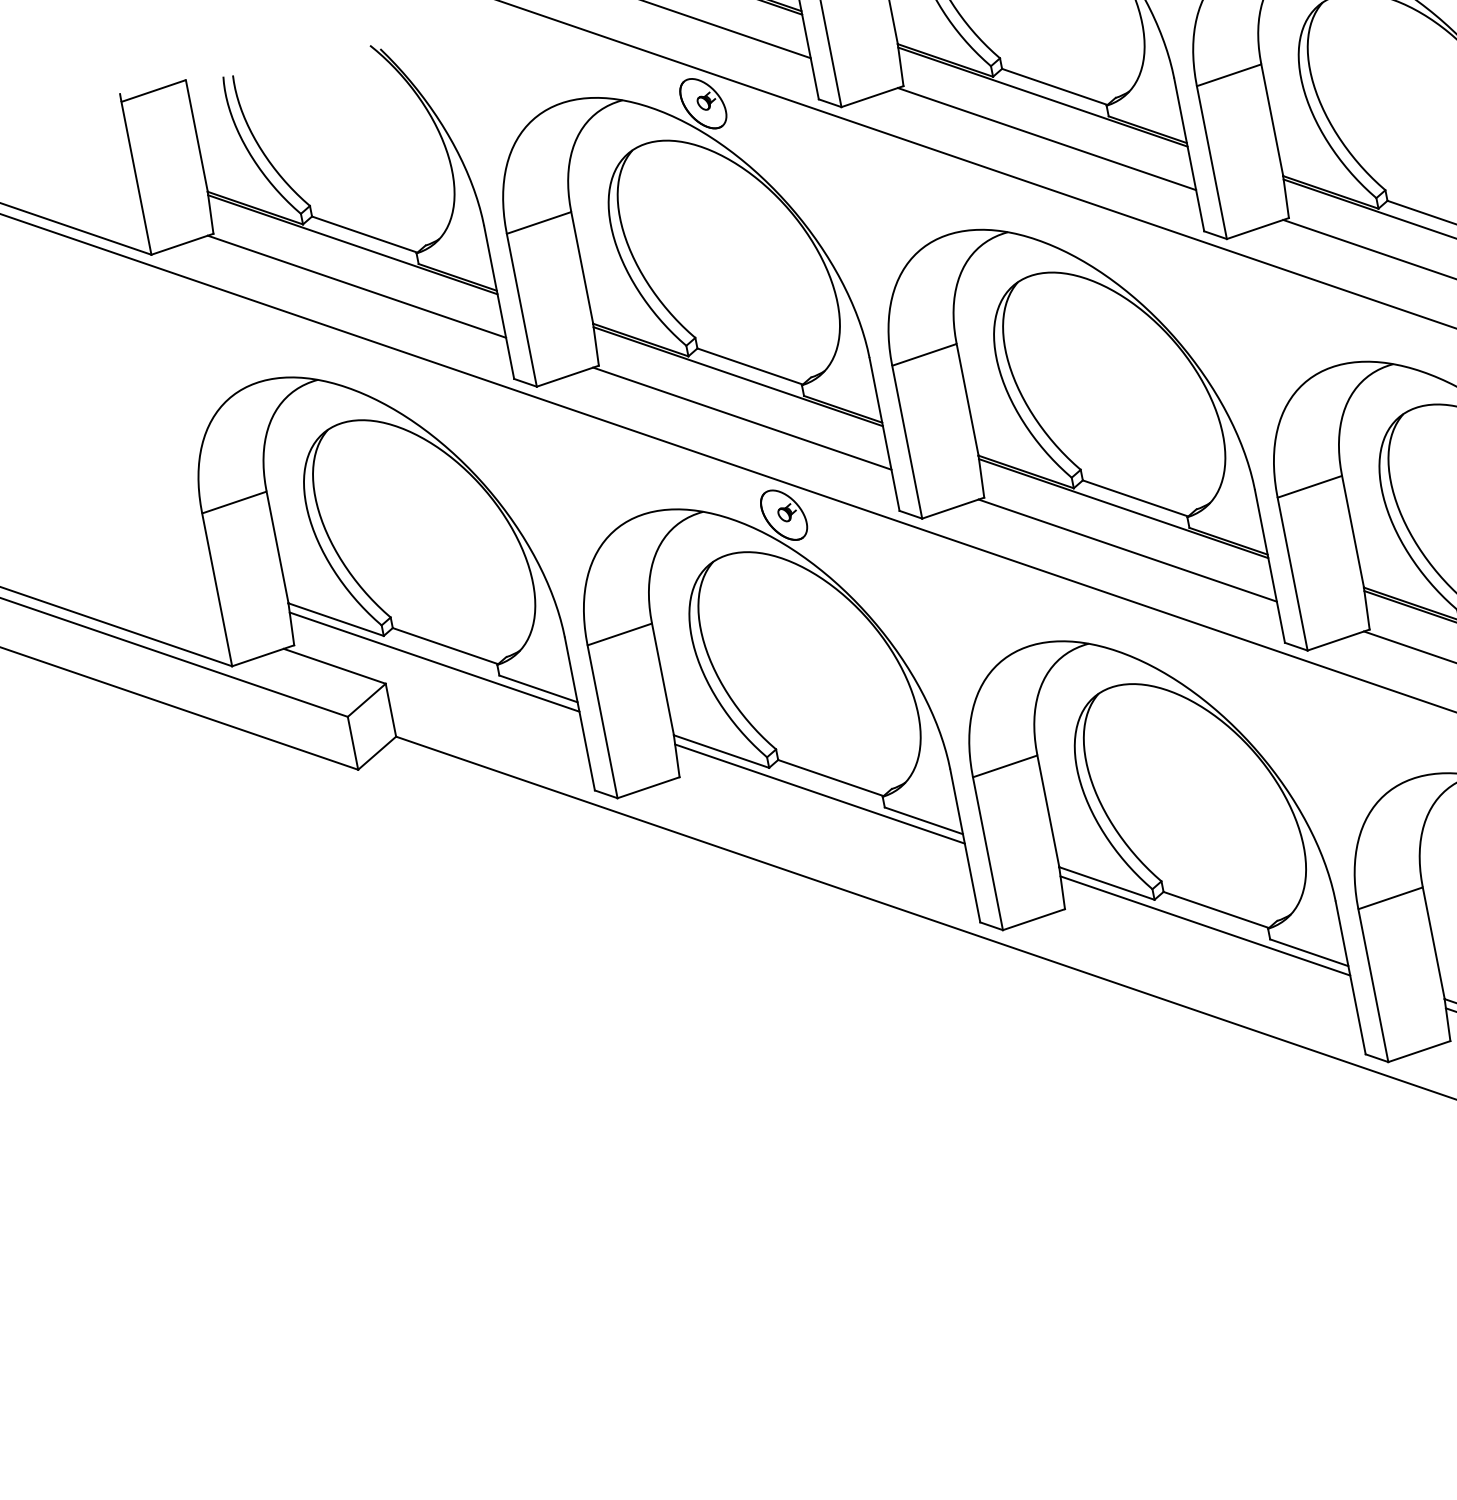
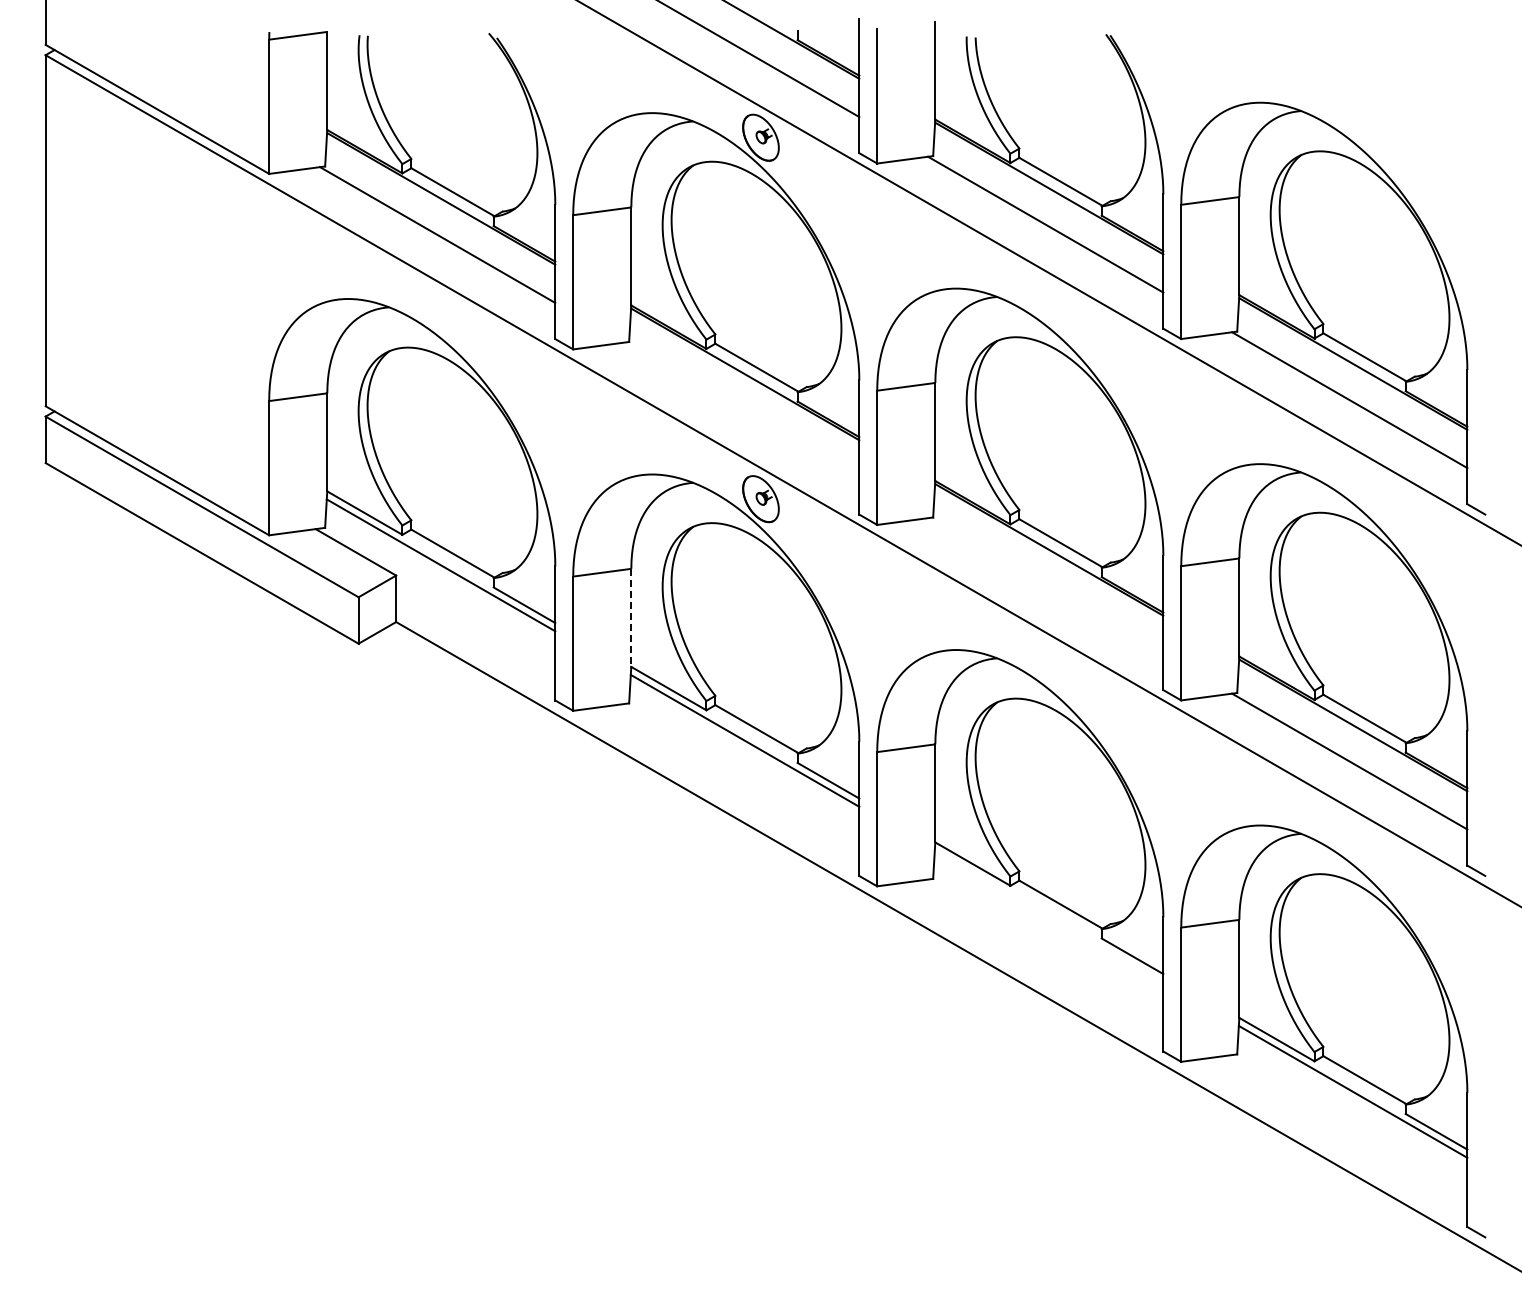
line: (742, 418) -> (741, 410), removed
line: (1127, 551) -> (1045, 586), removed
line: (663, 680) -> (631, 618), solid -> dashed
line: (1204, 926) -> (1048, 916), removed

